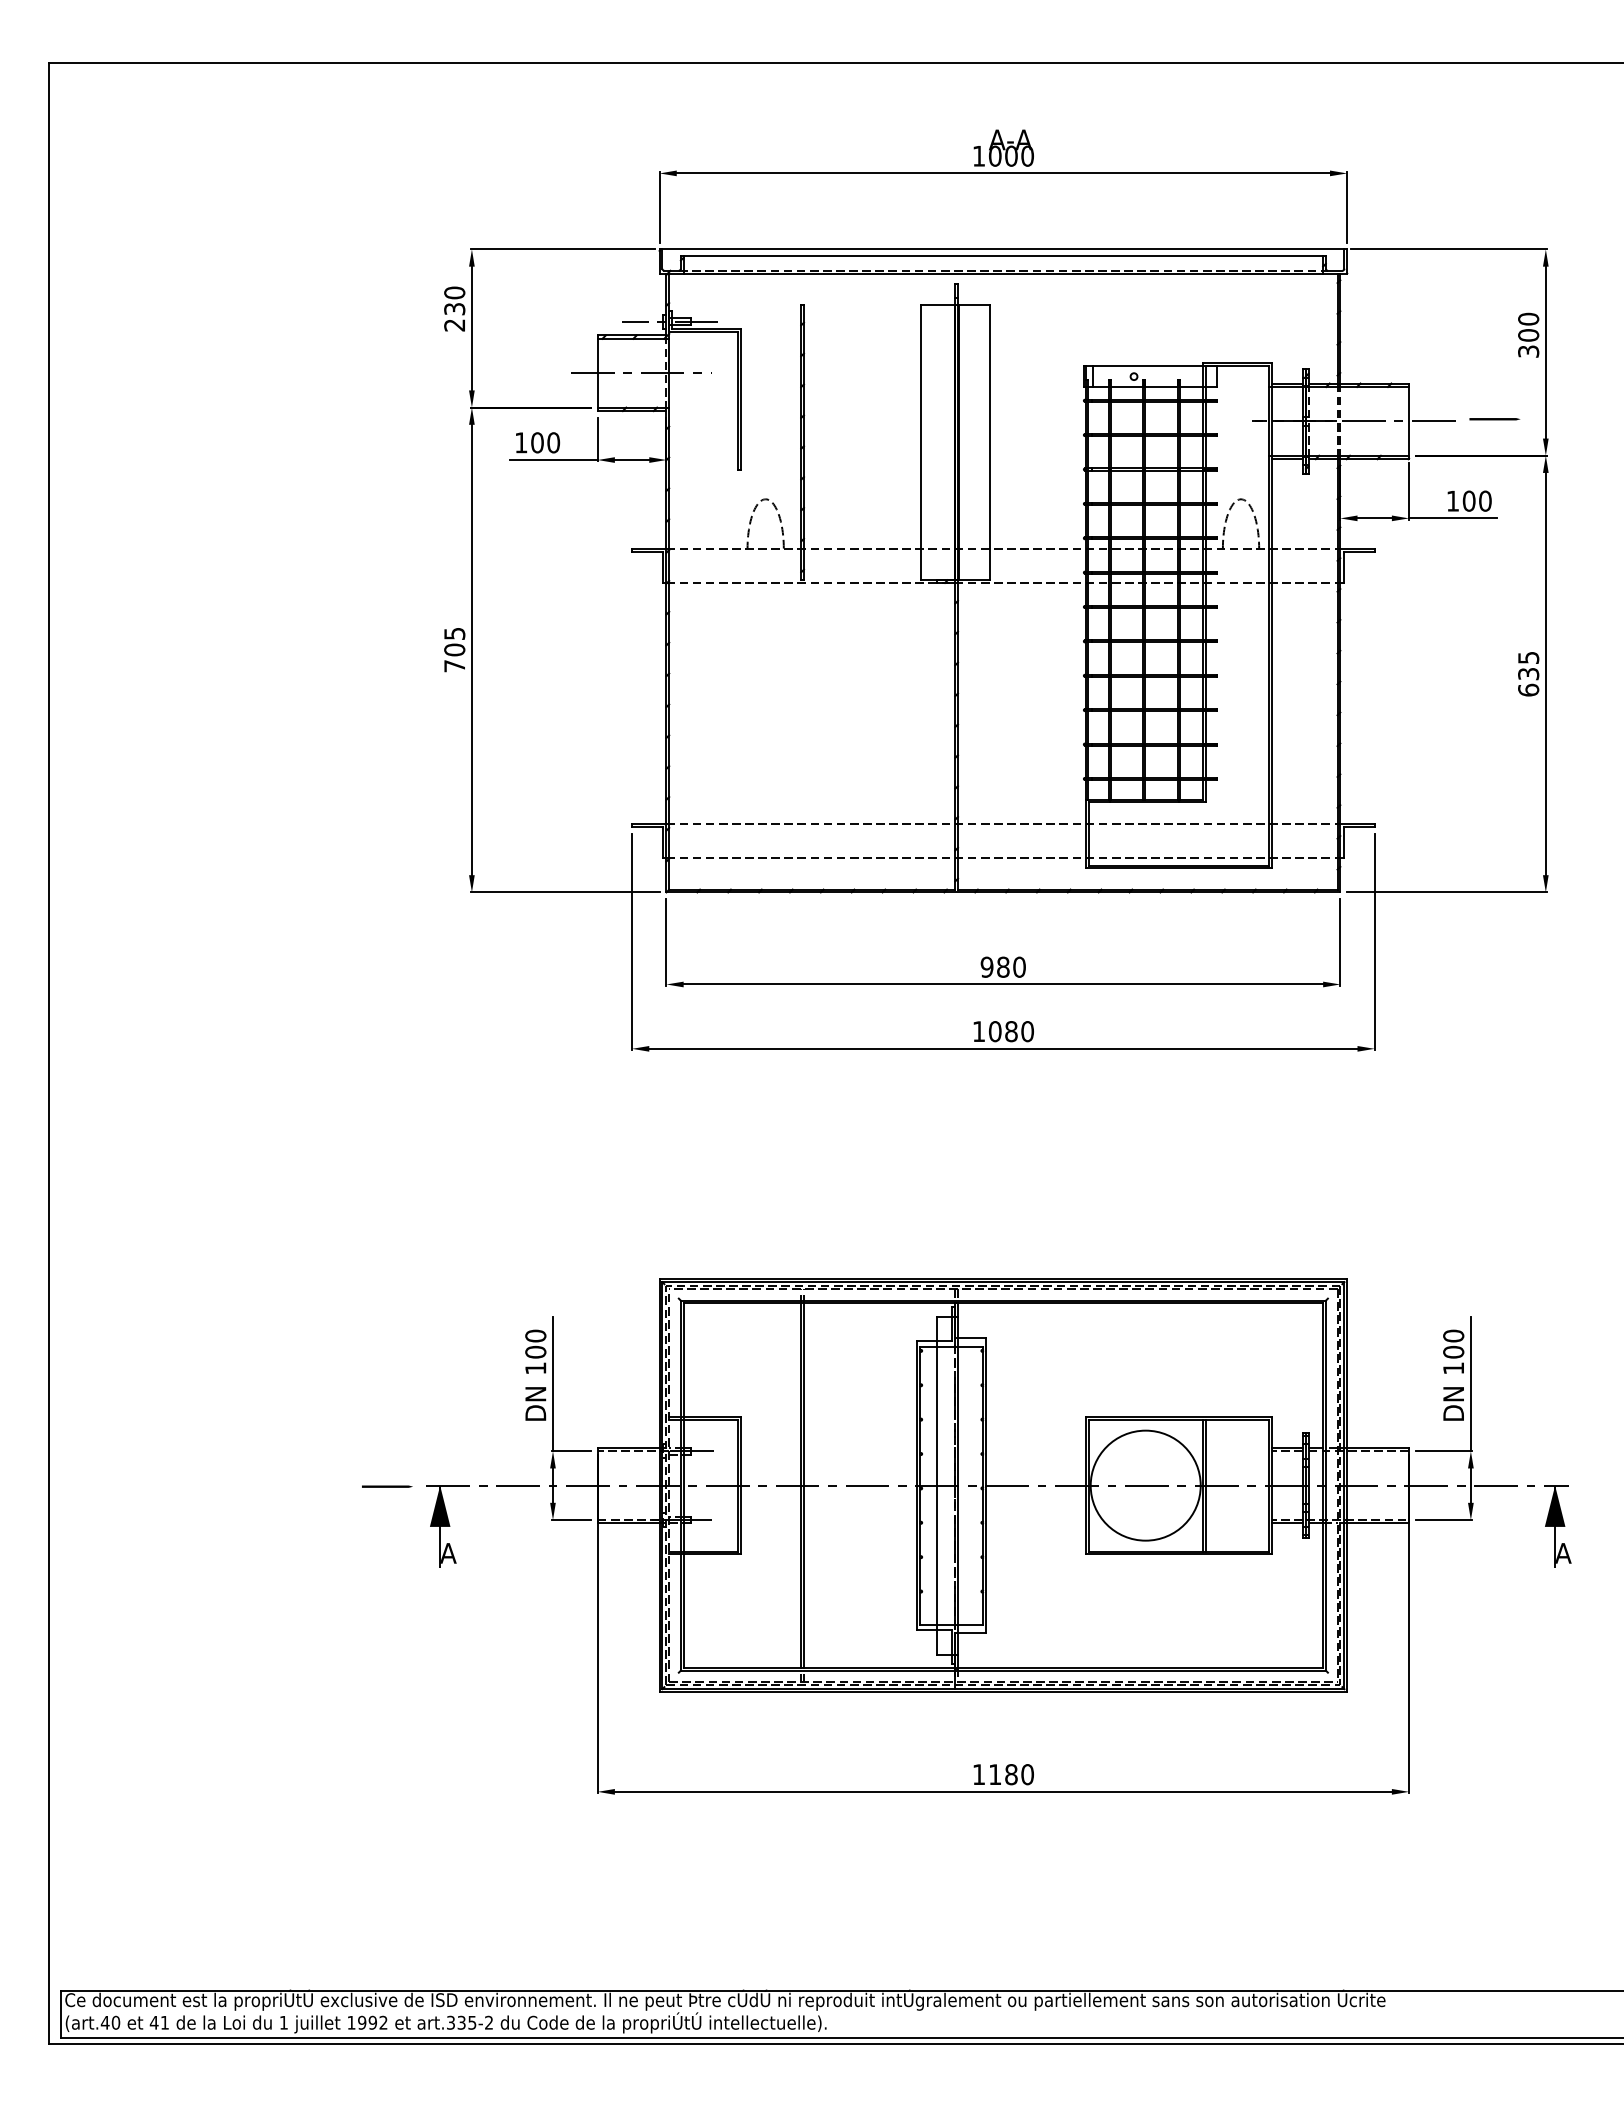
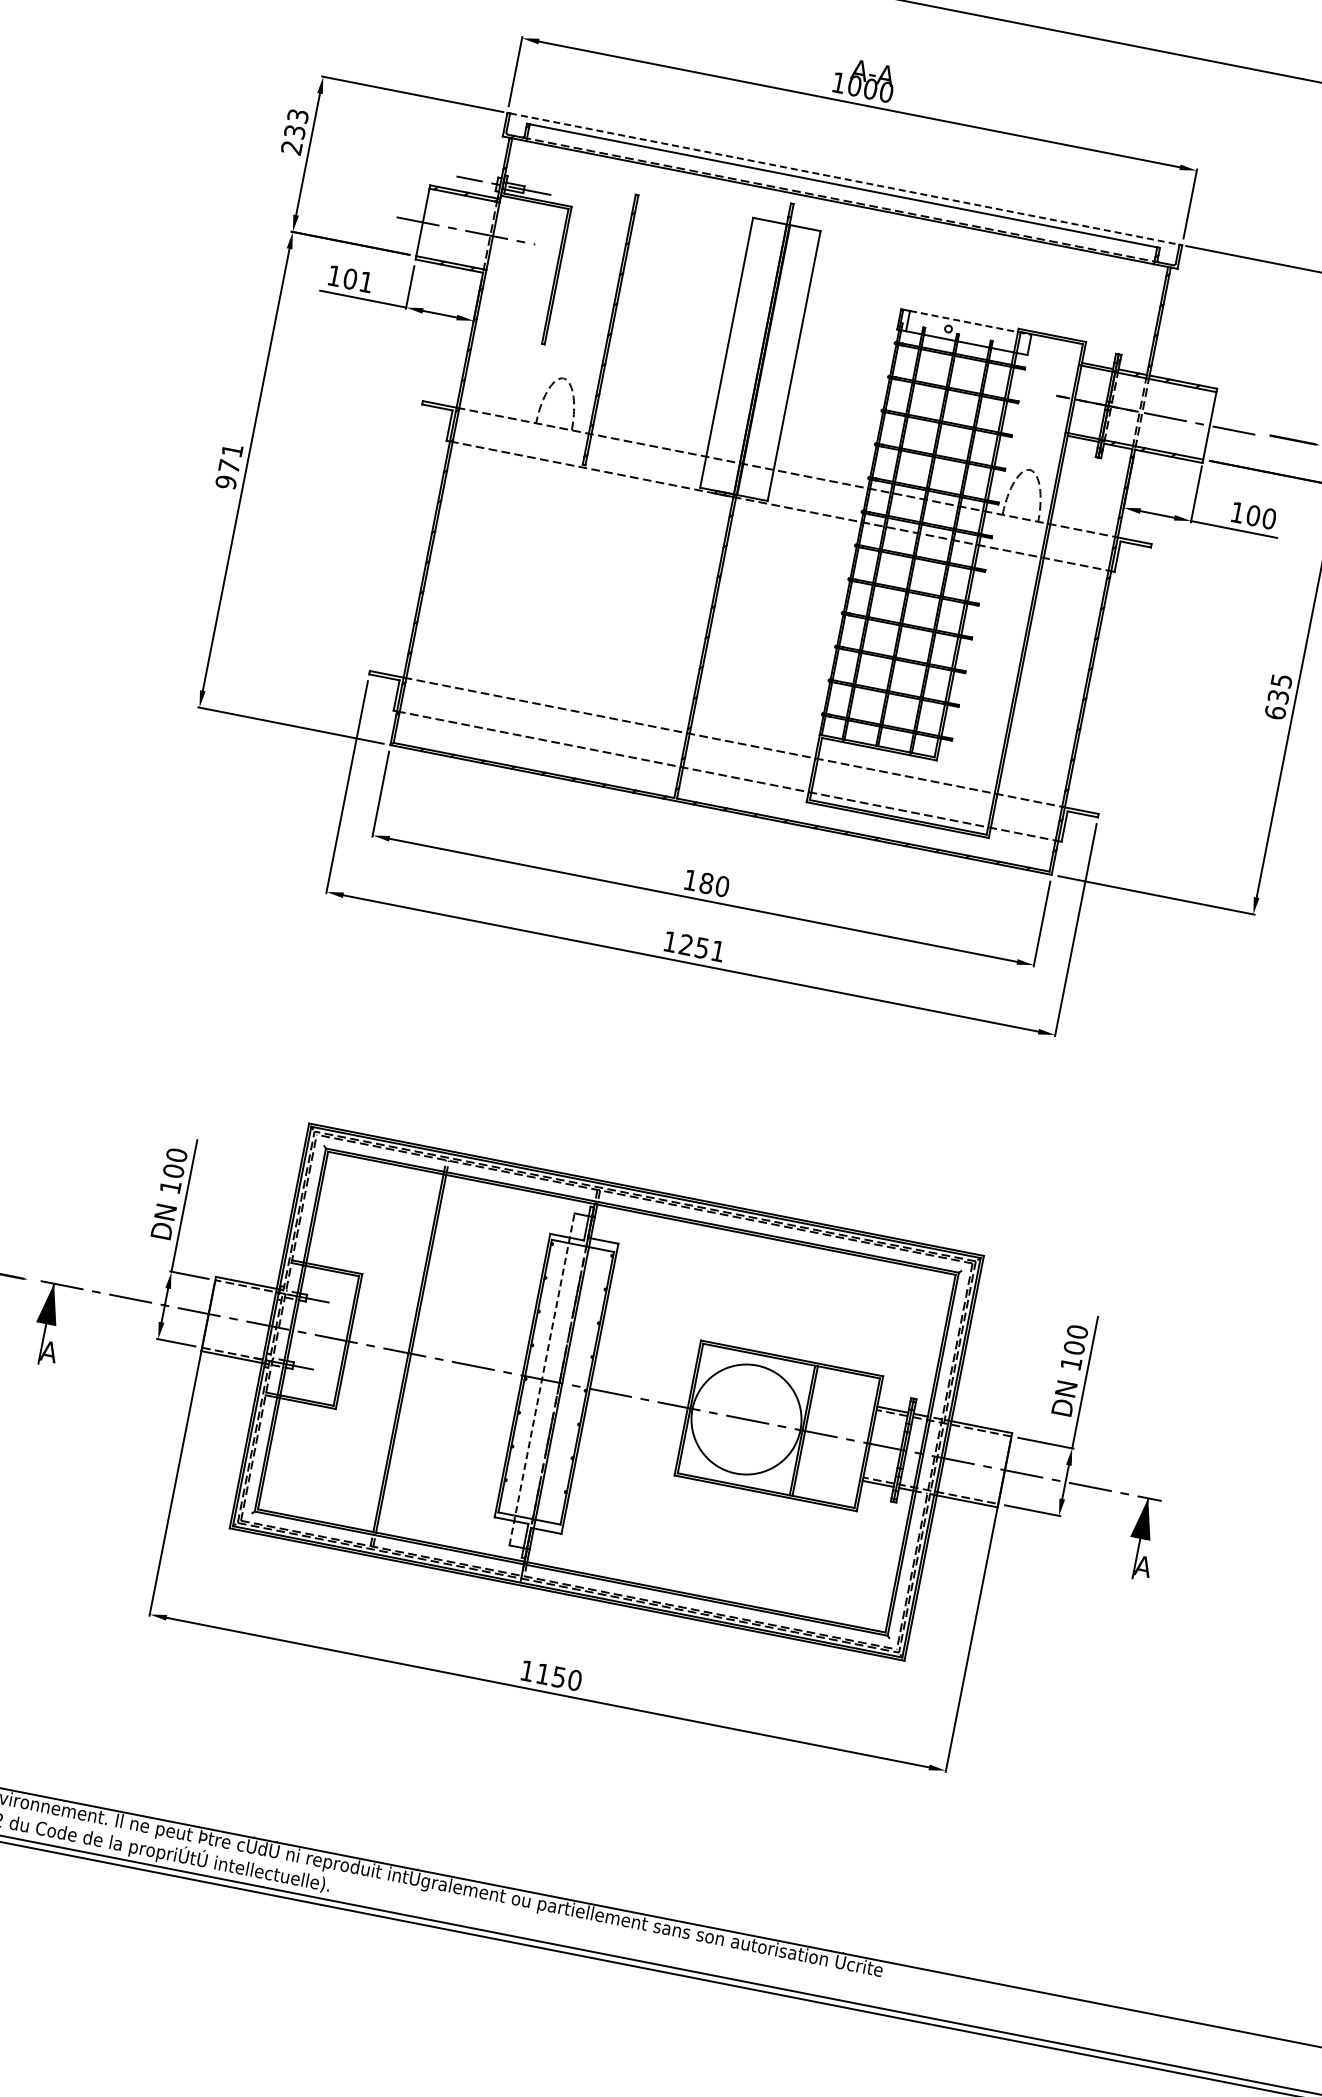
line: (1003, 249) -> (844, 179), solid -> dashed
text: (454, 292) -> (297, 115), 230 -> 233
line: (1154, 366) -> (970, 323), solid -> dashed
text: (553, 442) -> (366, 281), 100 -> 101
text: (454, 650) -> (229, 466), 705 -> 971
text: (986, 966) -> (690, 879), 980 -> 180
text: (1010, 1031) -> (701, 947), 1080 -> 1251
line: (937, 1485) -> (542, 1379), solid -> dashed
text: (1011, 1774) -> (559, 1677), 1180 -> 1150

